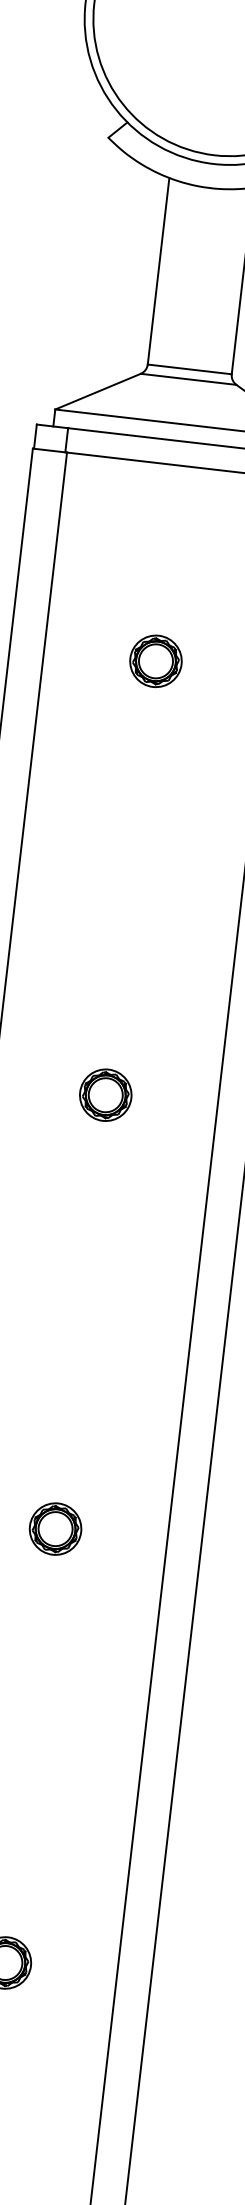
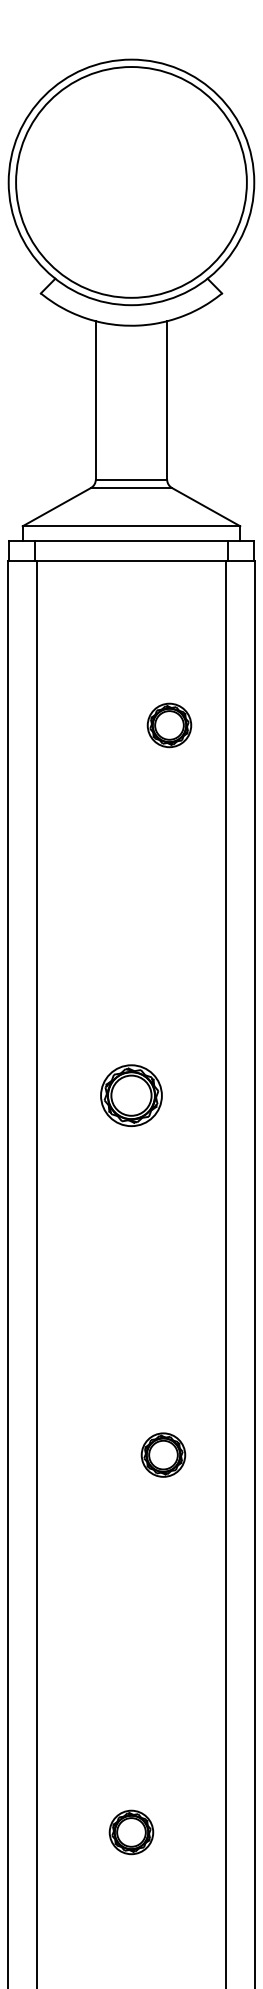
part: (155, 661) -> (169, 725), moved
part: (105, 1094) -> (131, 1095), size x1.4
part: (55, 1528) -> (163, 1454), moved

